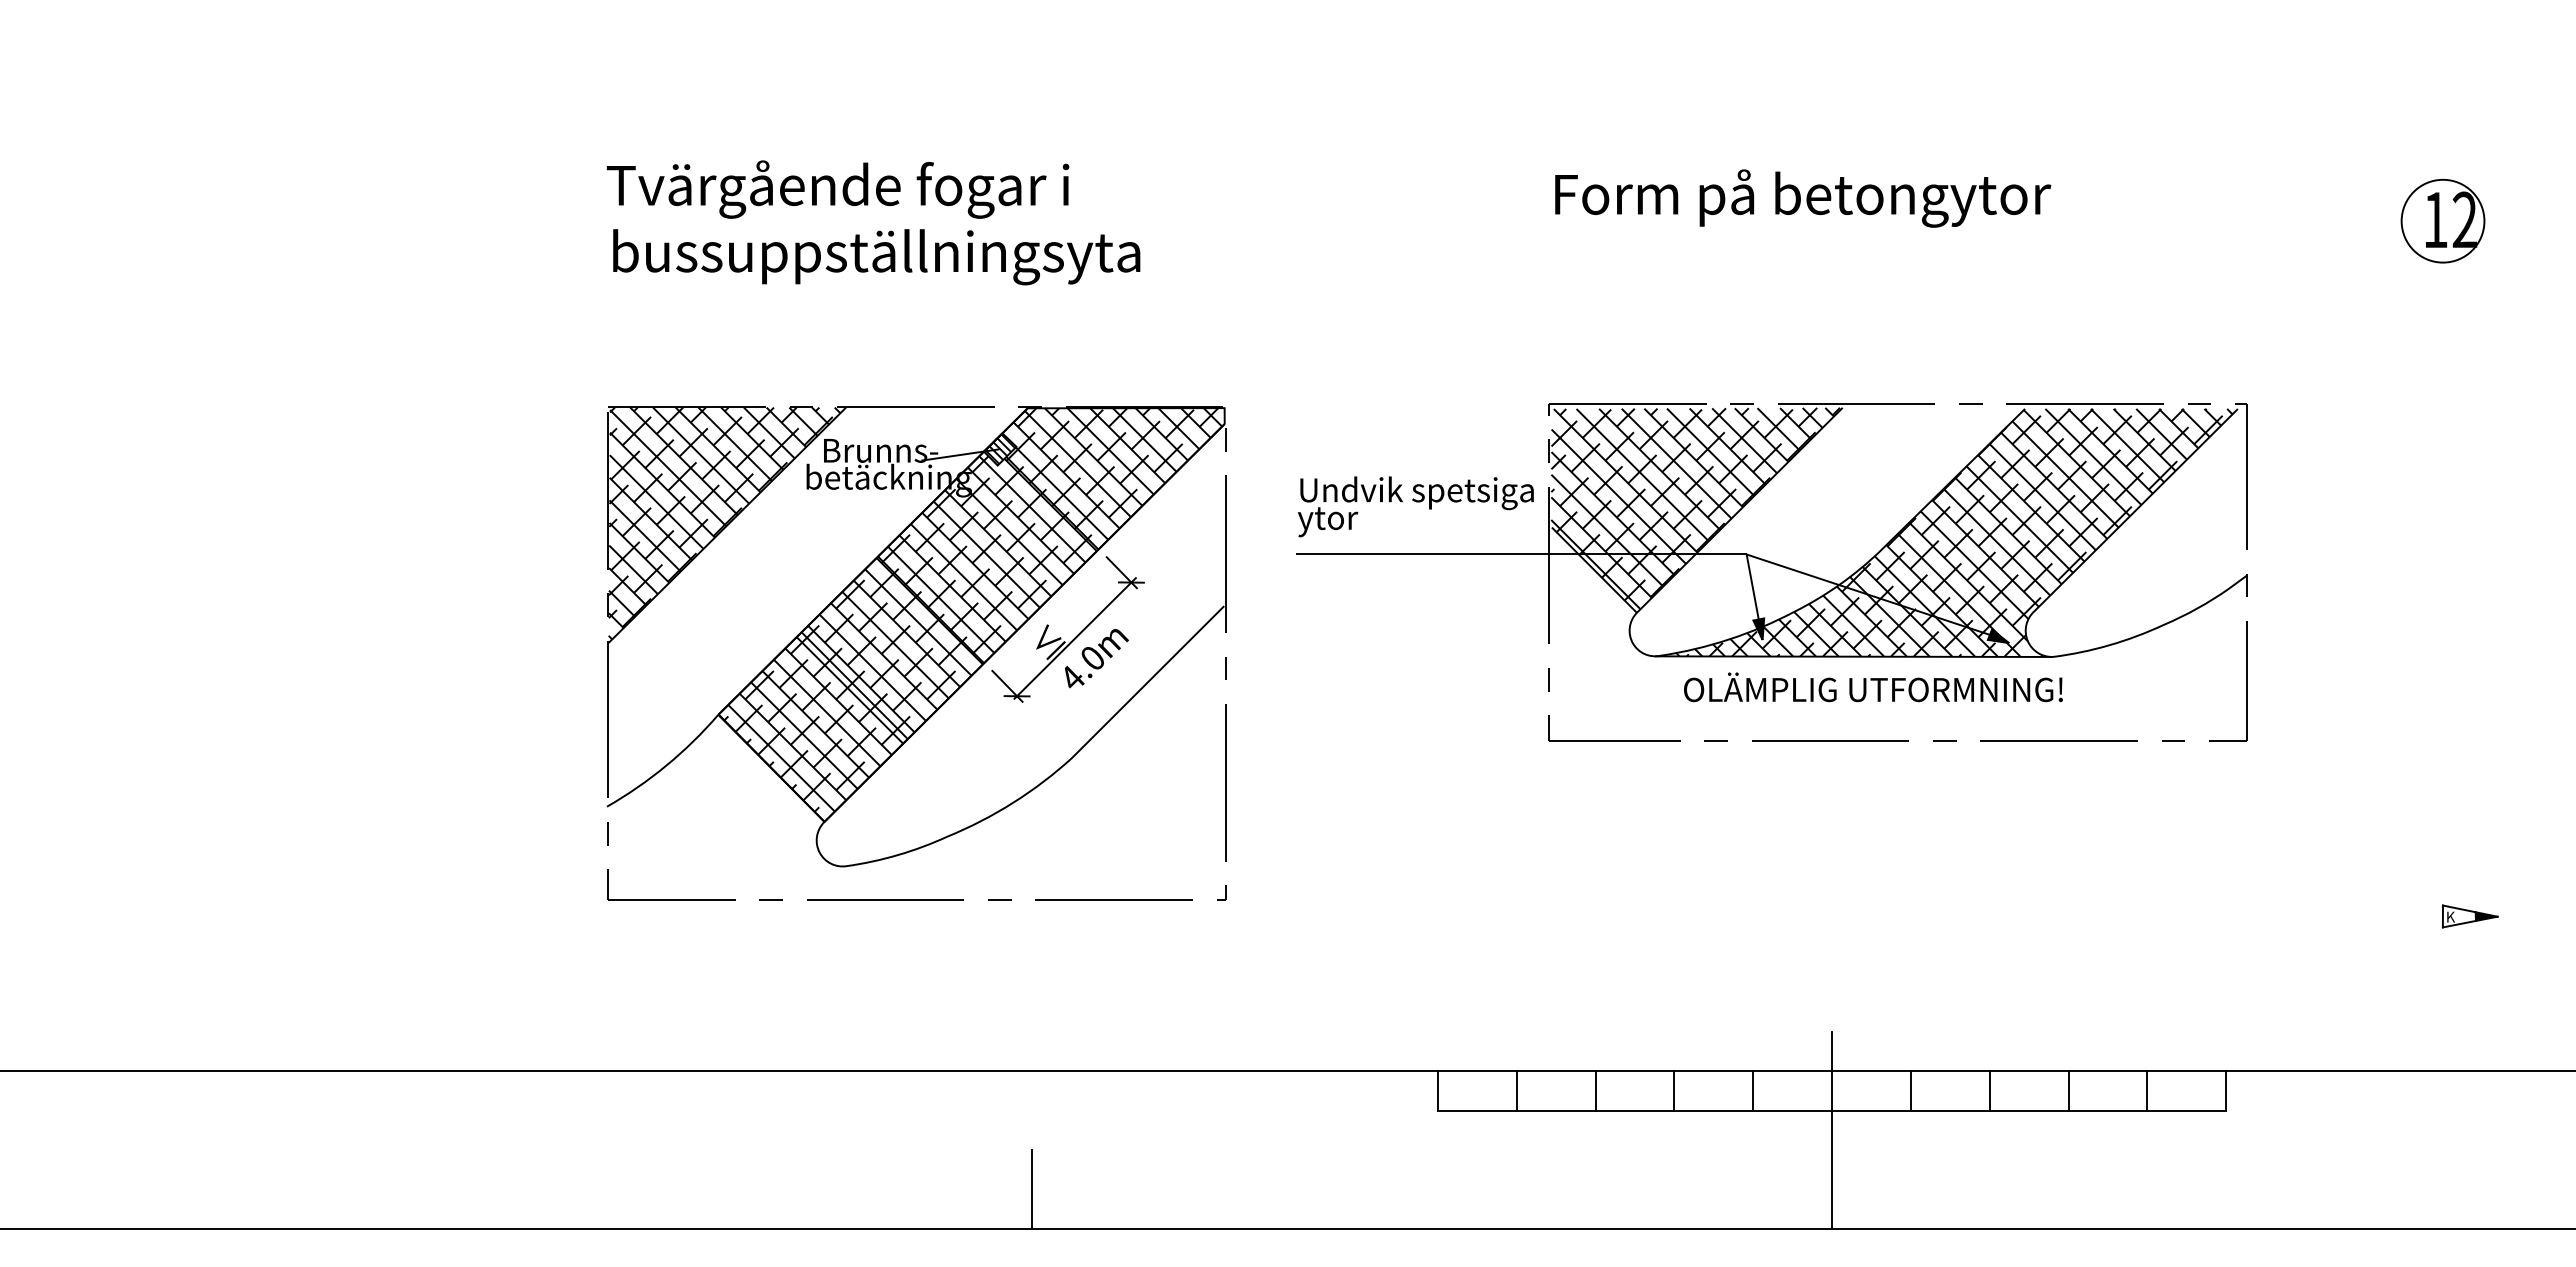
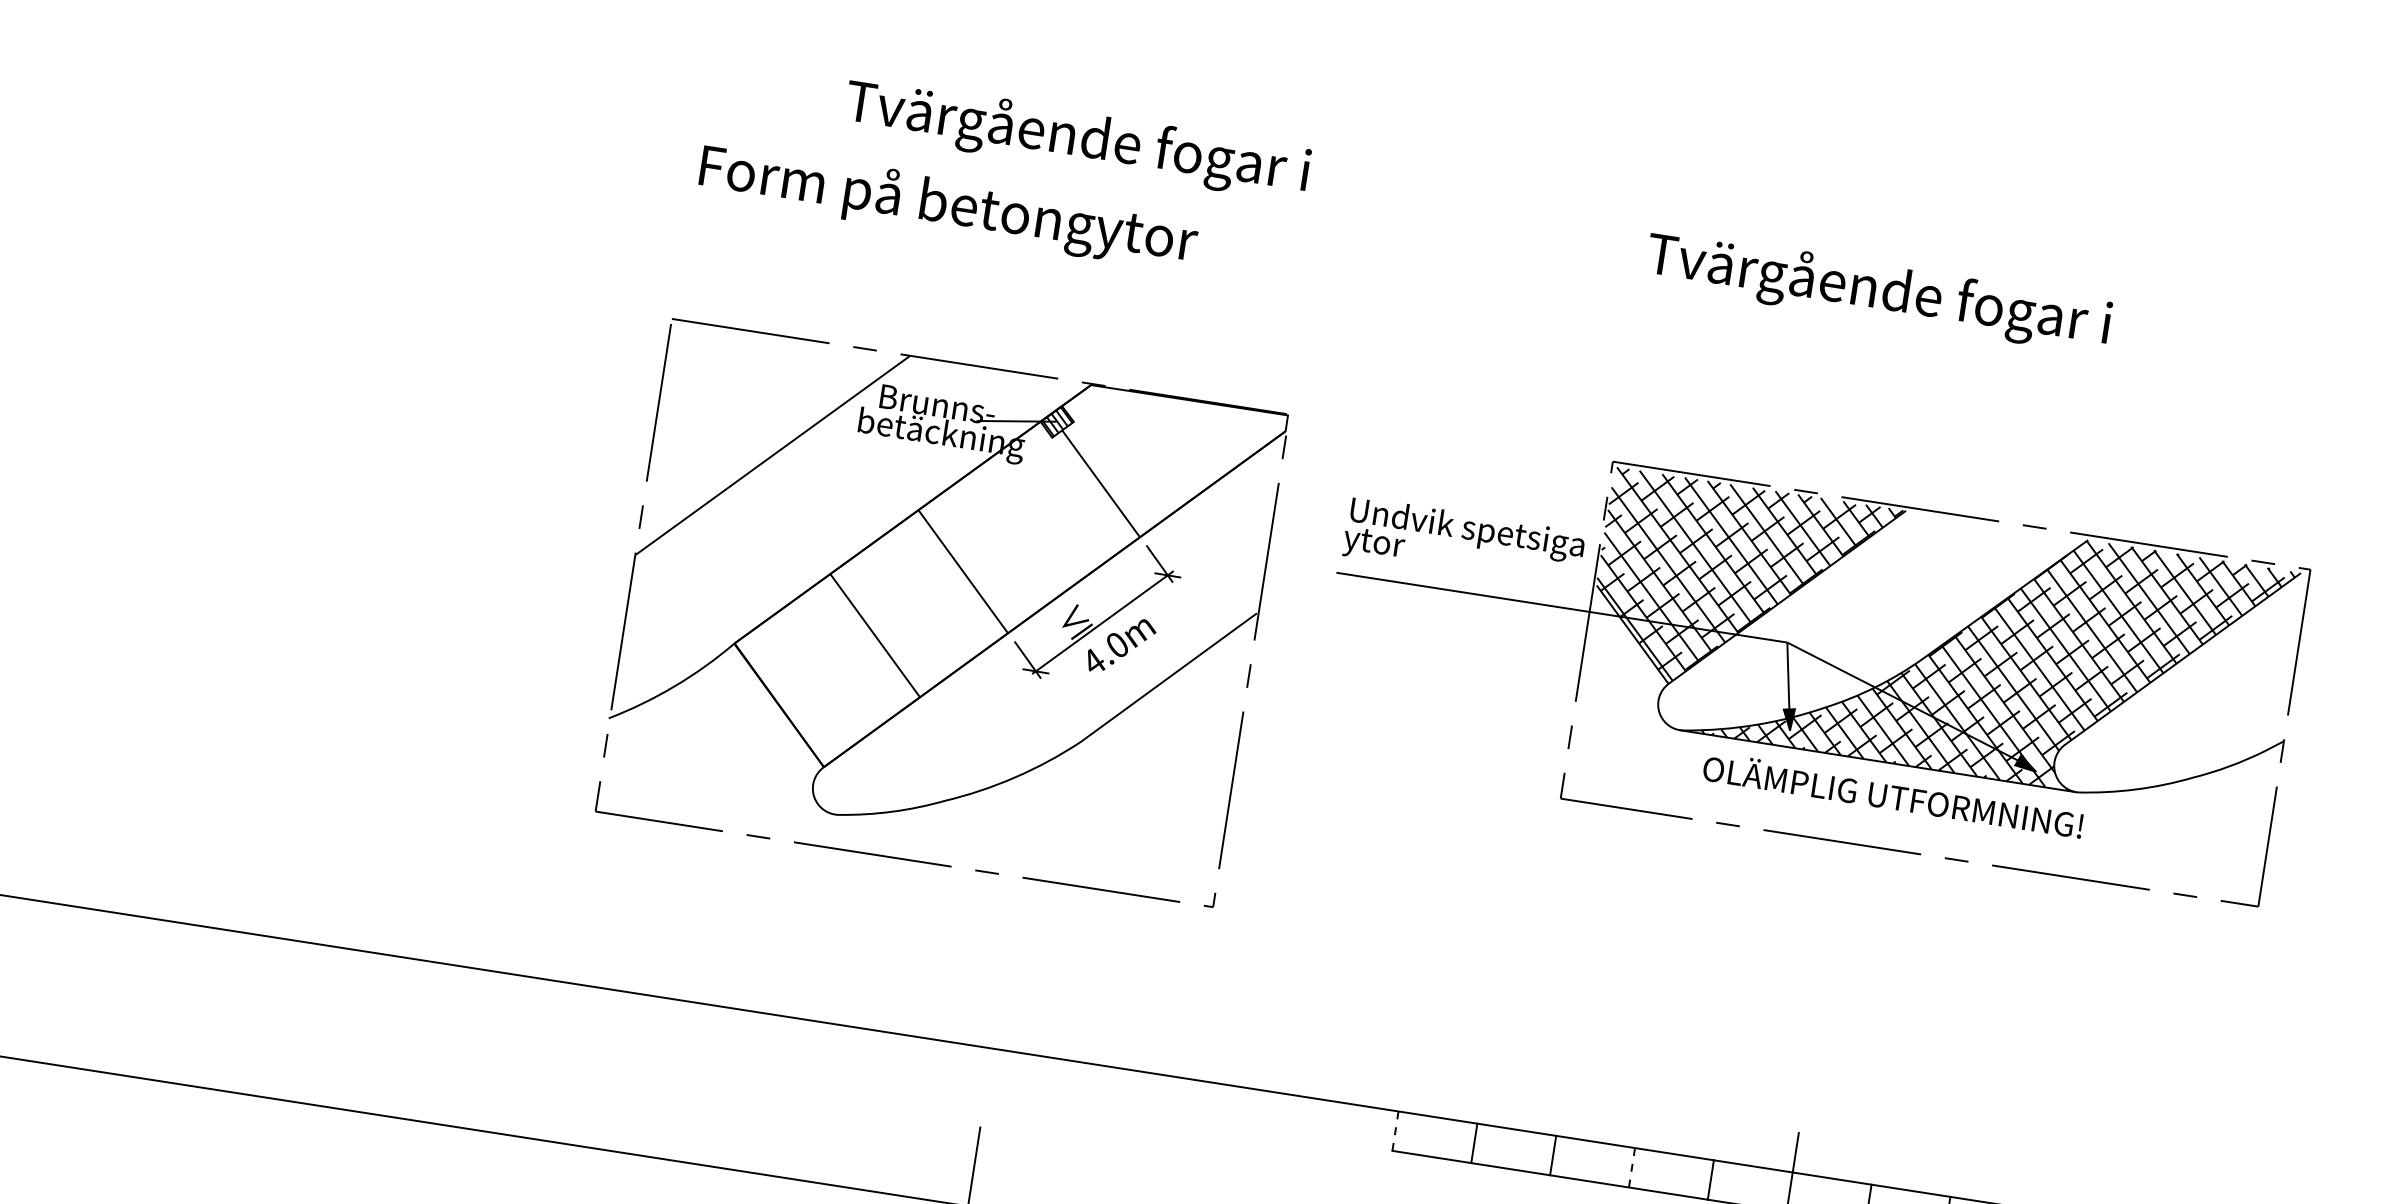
text: (838, 189) -> (1077, 139), moved
text: (1801, 198) -> (1897, 295), Form på betongytor -> Tvärgående fogar i
text: (876, 256) -> (963, 209), bussuppställningsyta -> Form på betongytor
hatch: (724, 523) -> (770, 453), removed
hatch: (973, 609) -> (1005, 577), removed
line: (1437, 1090) -> (1395, 1130), solid -> dashed
line: (1674, 1090) -> (1632, 1167), solid -> dashed

